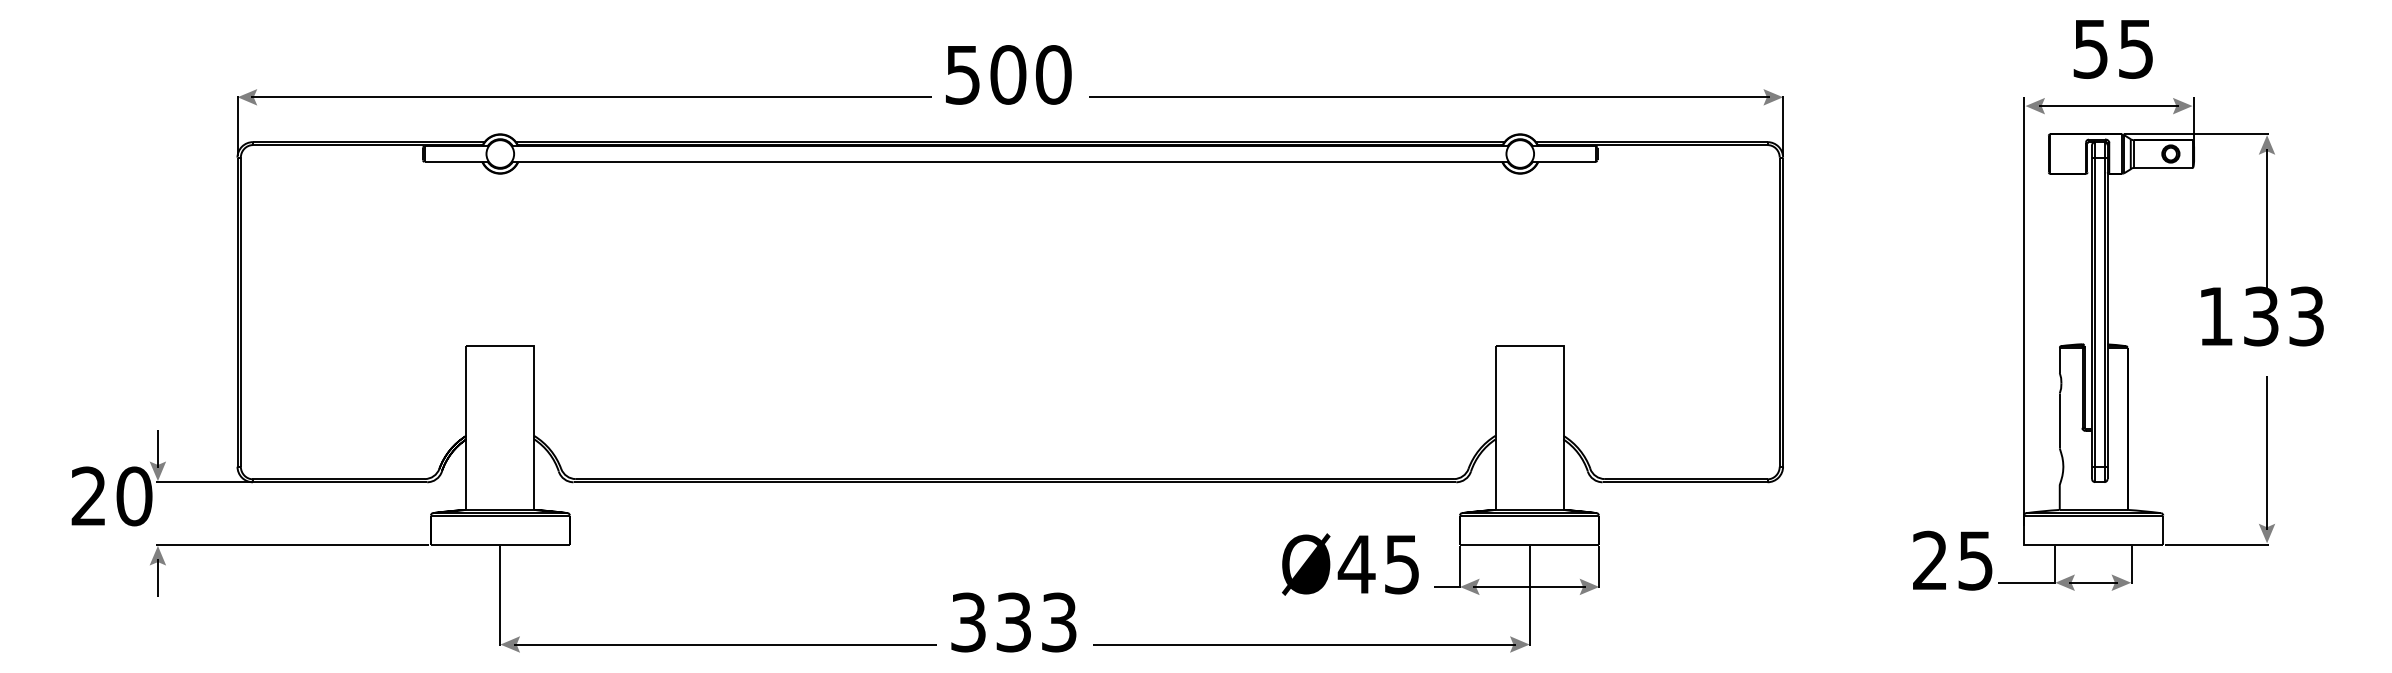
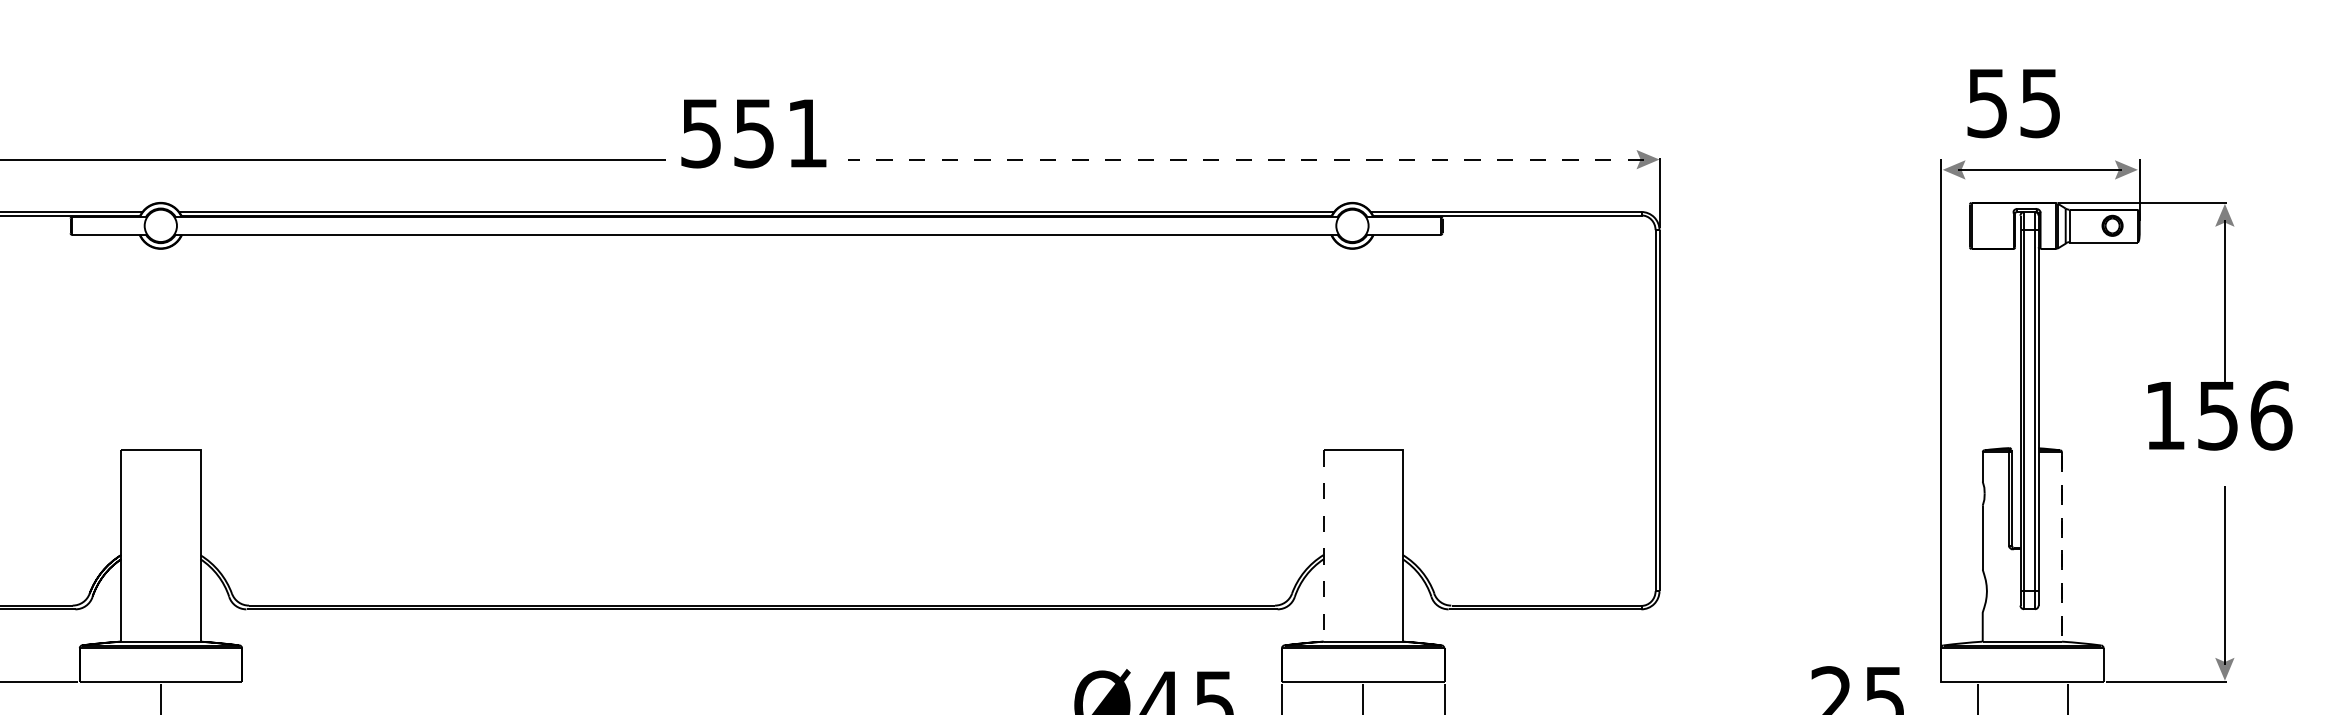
text: (2112, 49) -> (2012, 103), moved
text: (1030, 74) -> (780, 132), 500 -> 551
line: (1428, 97) -> (1245, 159), solid -> dashed
text: (2284, 316) -> (2245, 415), 133 -> 156
line: (1495, 428) -> (1323, 546), solid -> dashed
line: (2127, 510) -> (2061, 642), solid -> dashed

